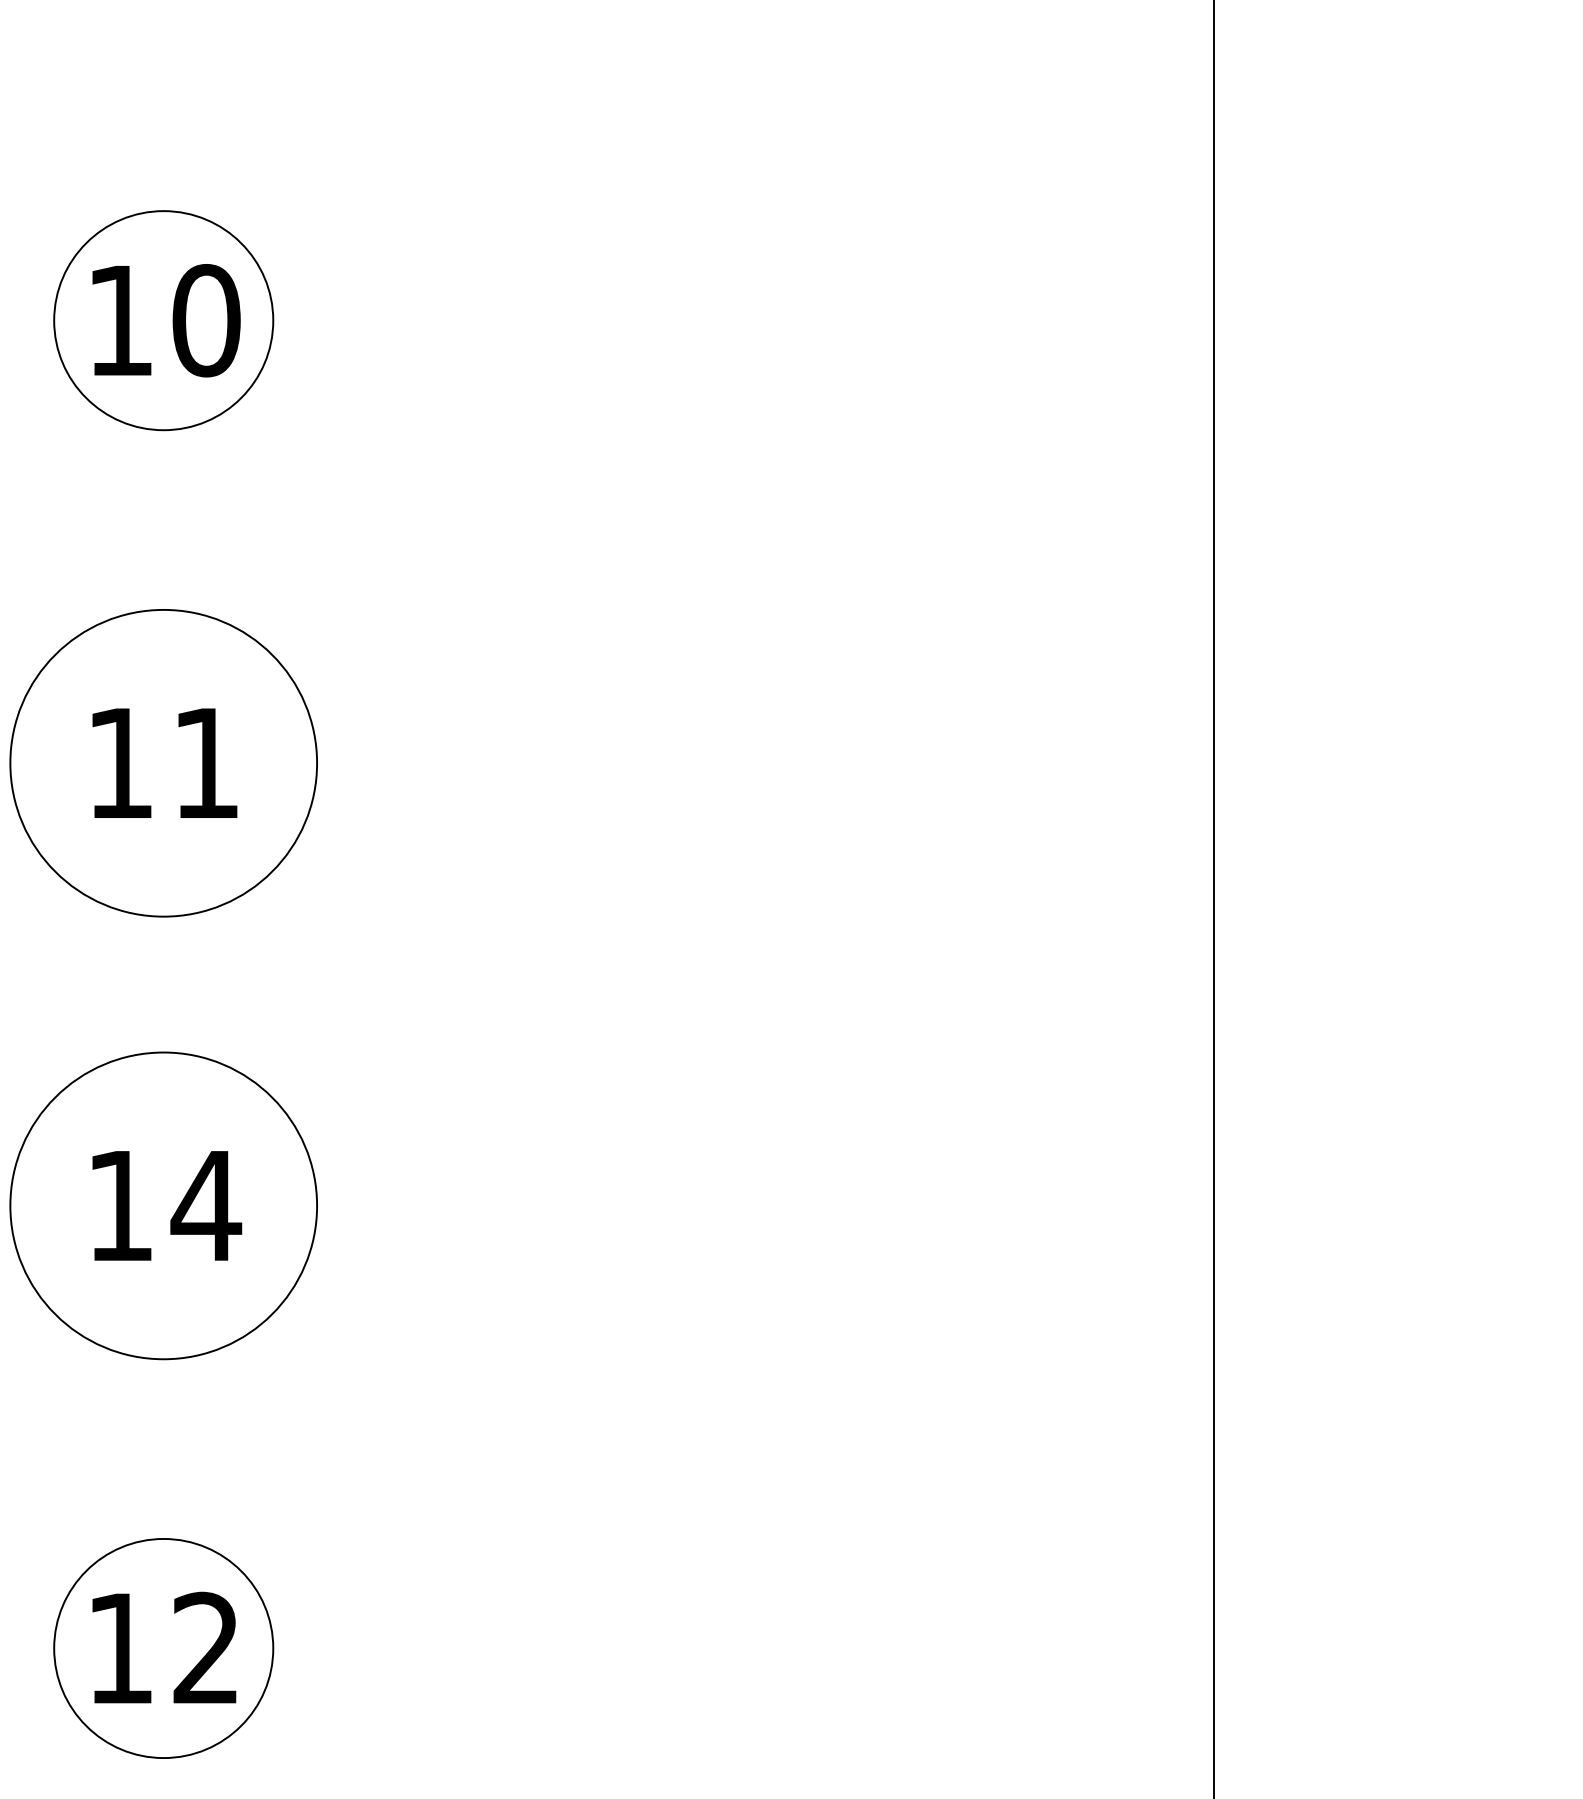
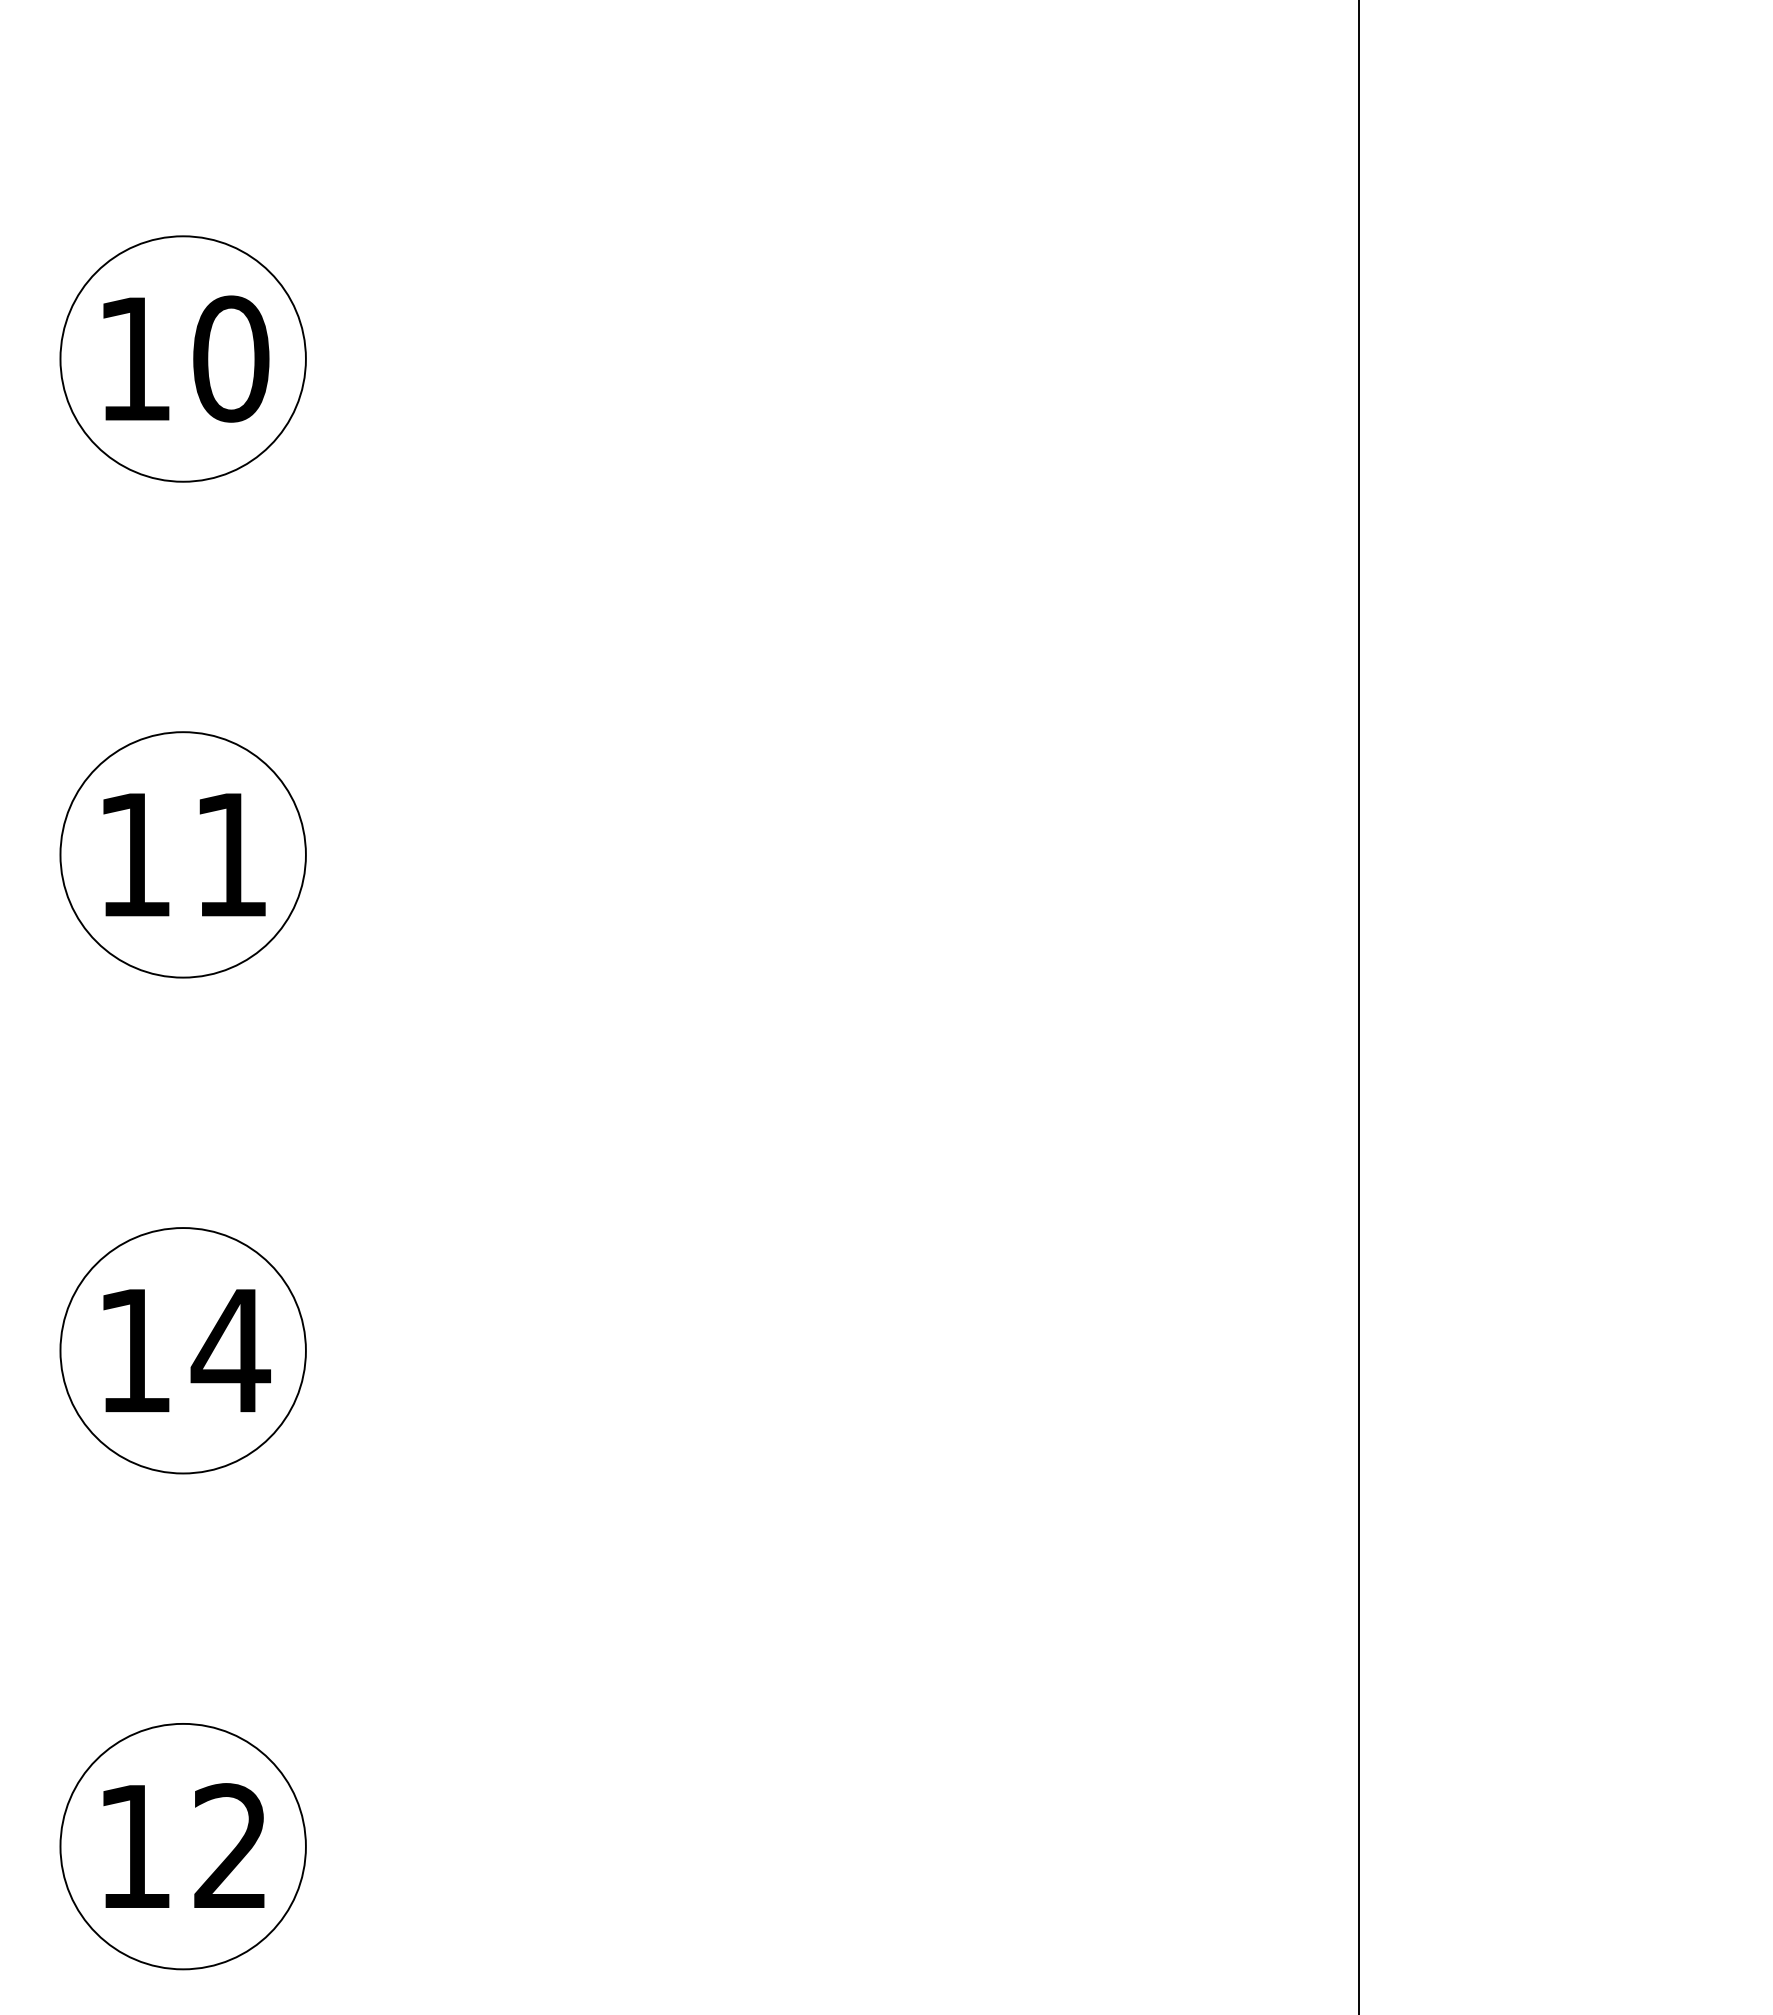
circle: (163, 762) -> (182, 854), size x0.71
circle: (163, 1205) -> (182, 1350), size x0.71

